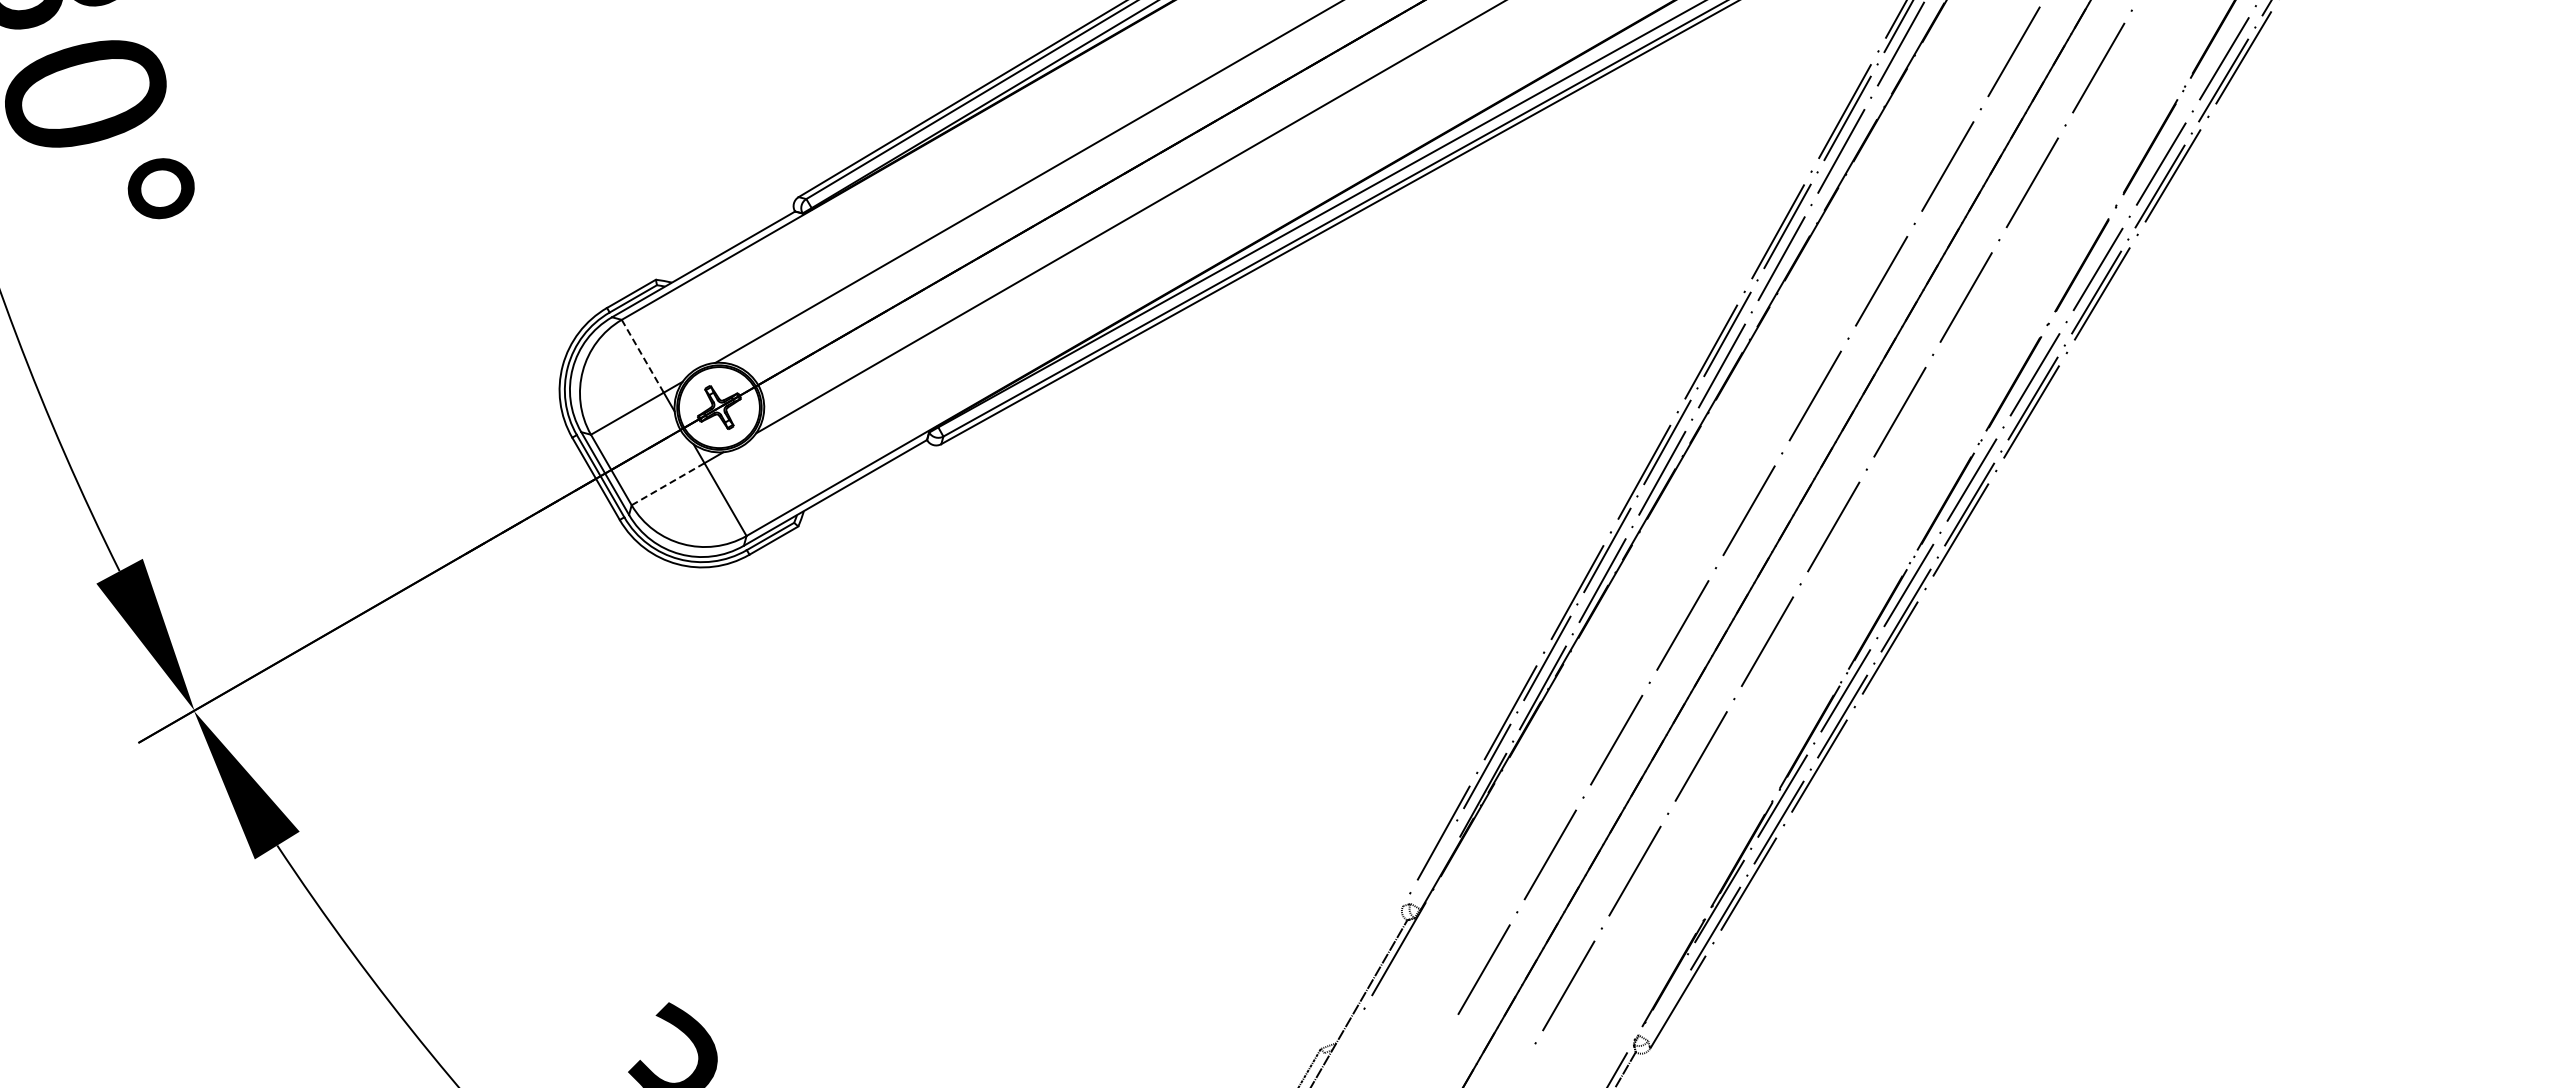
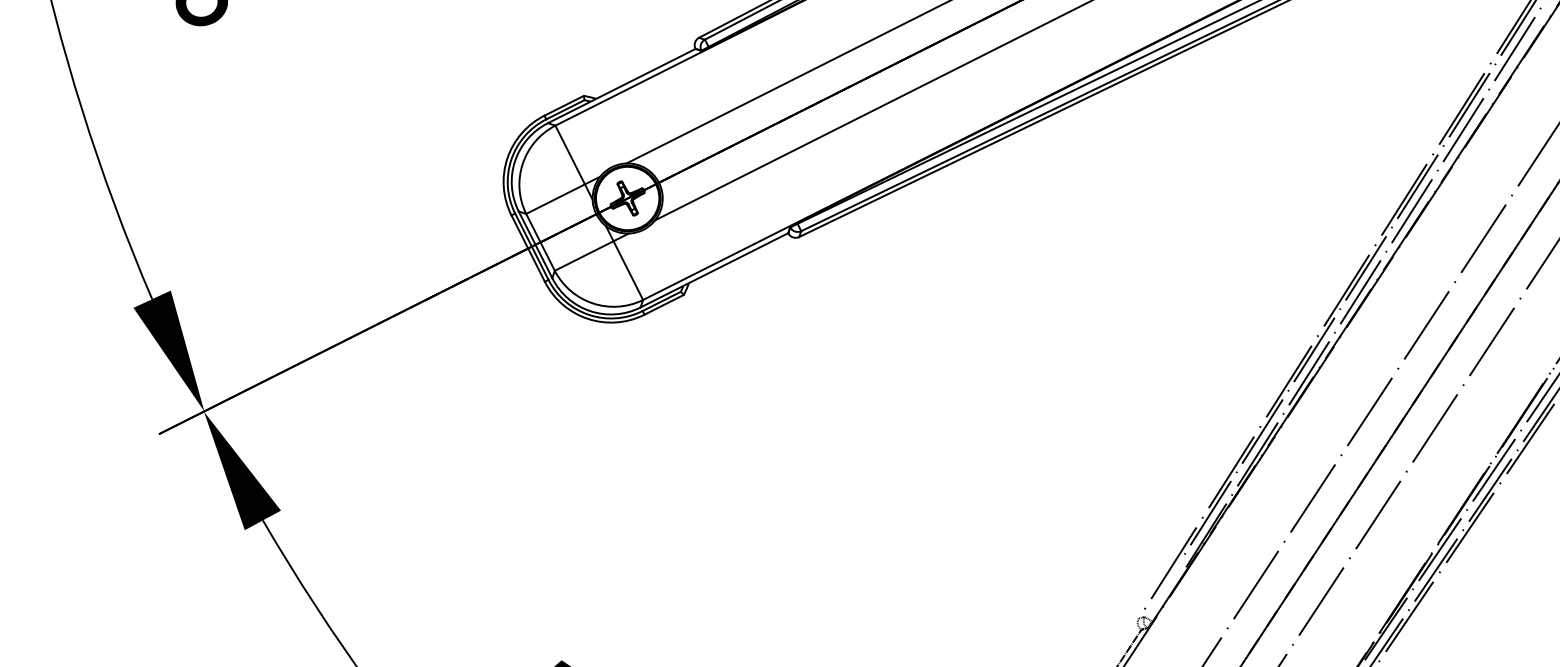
line: (643, 356) -> (570, 155), dashed -> solid
line: (668, 483) -> (584, 255), dashed -> solid

